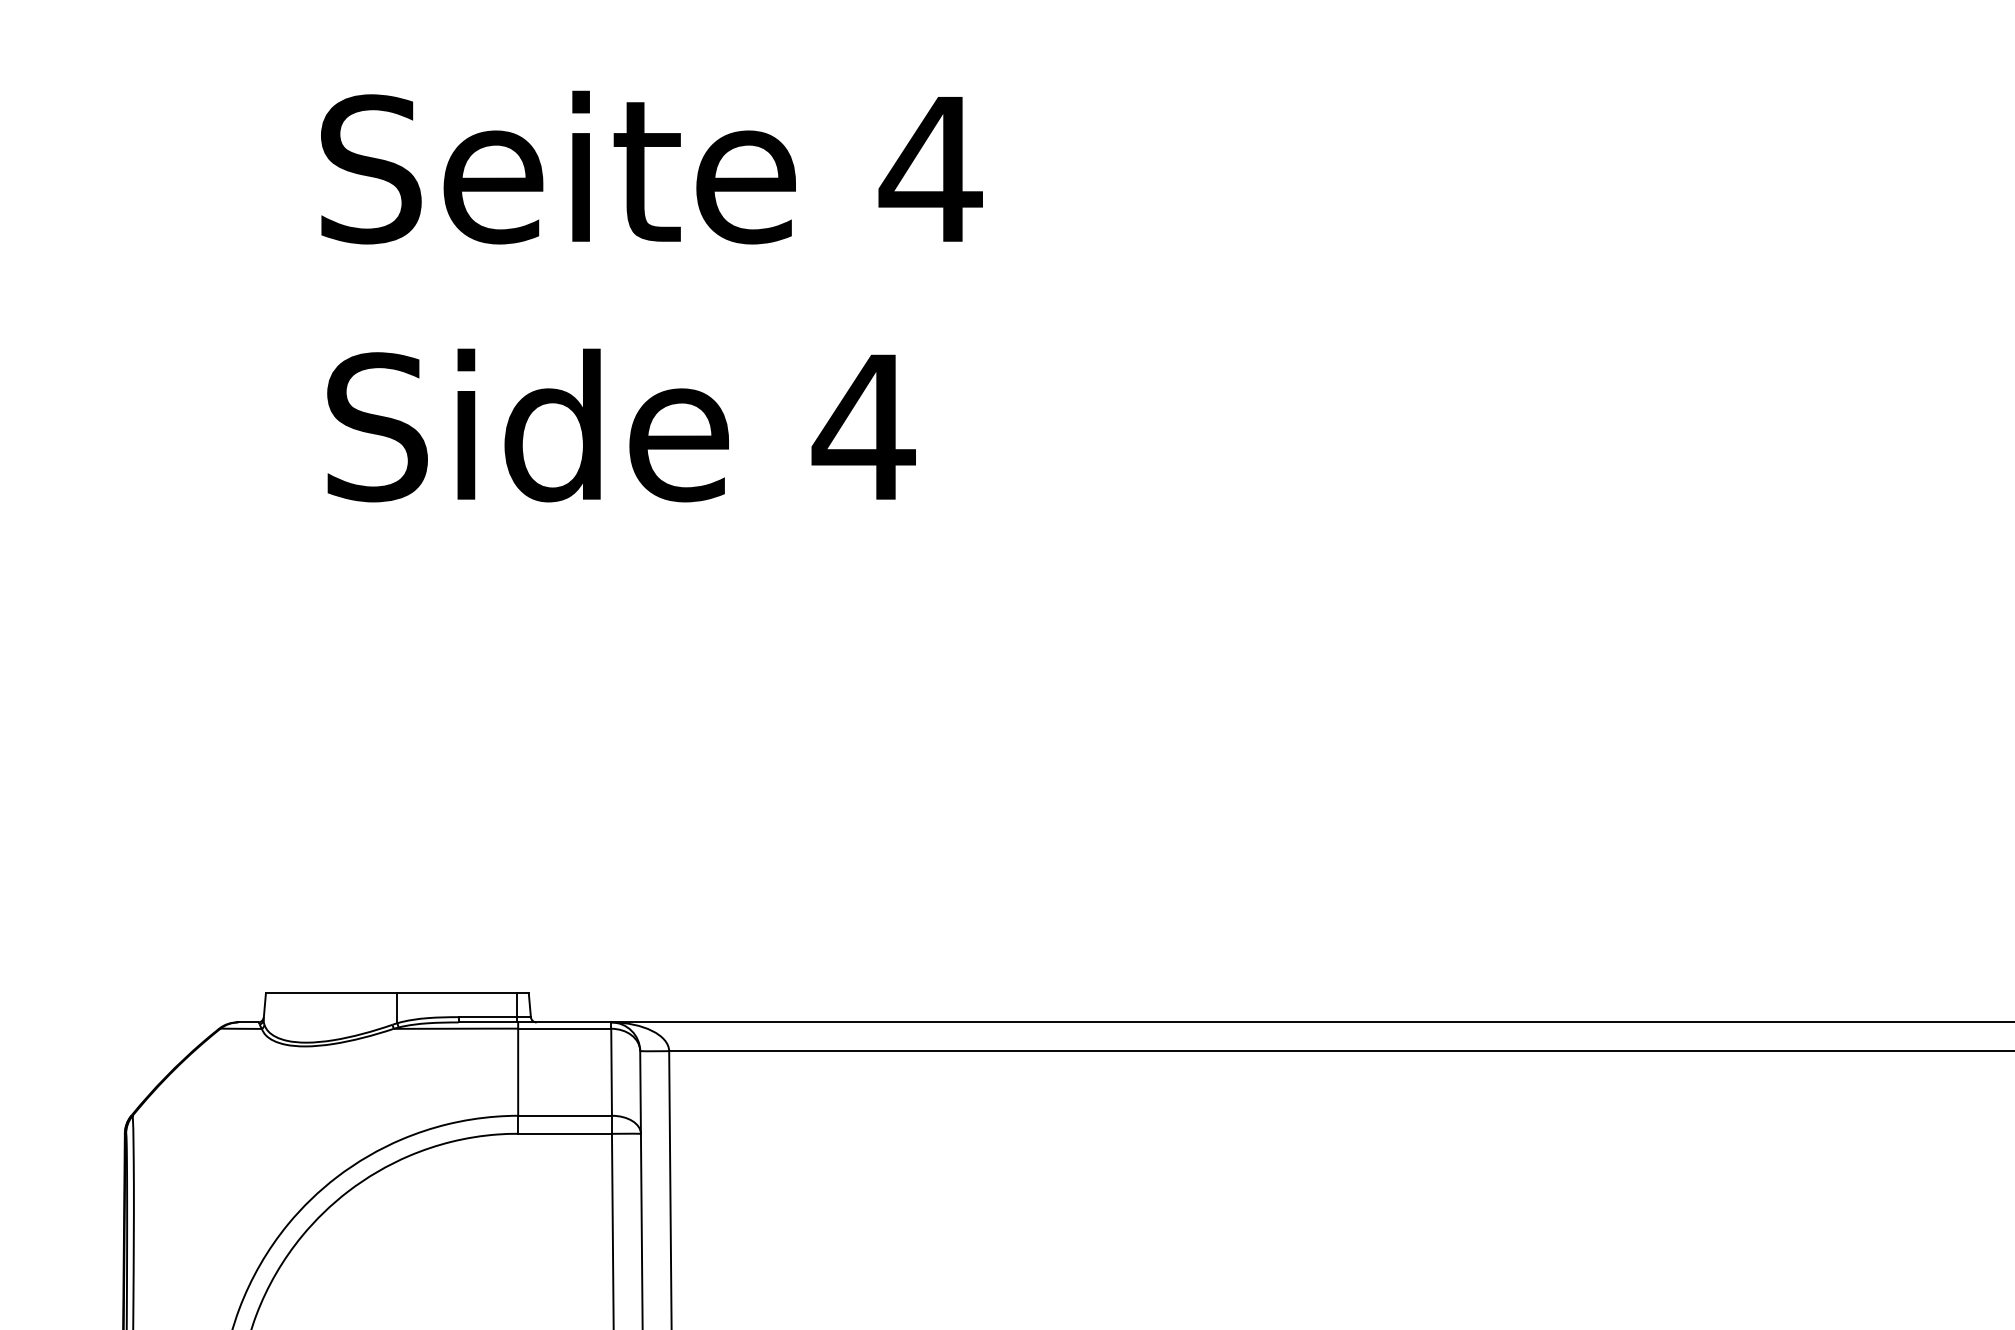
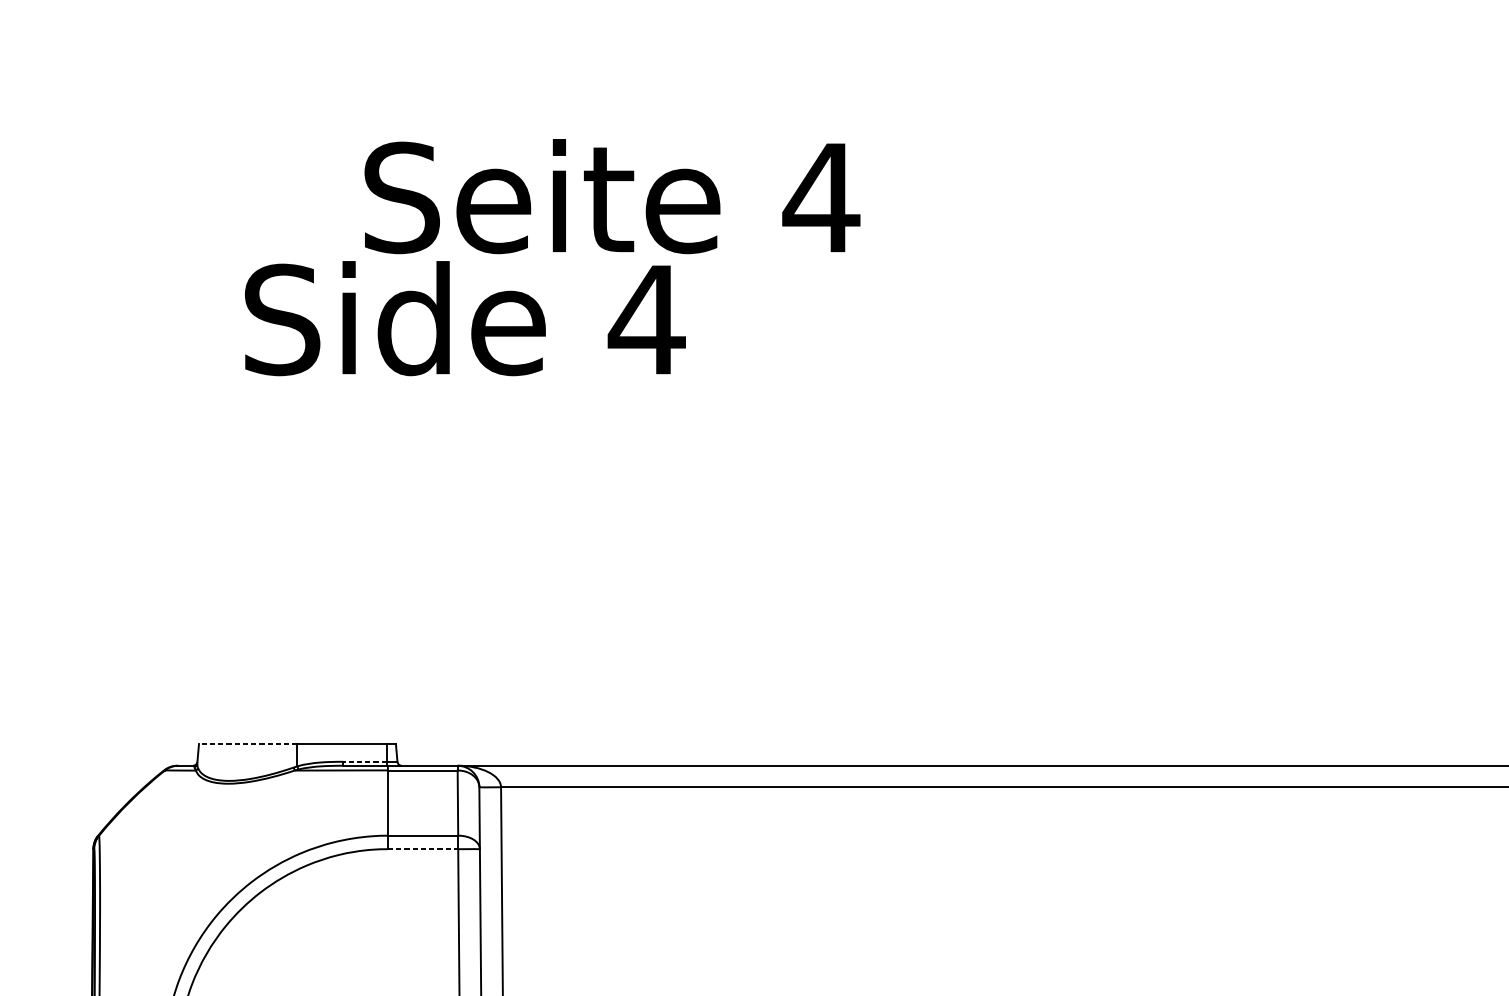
text: (651, 167) -> (612, 196), moved
line: (331, 993) -> (248, 744), solid -> dashed
line: (487, 1017) -> (364, 762), solid -> dashed
line: (565, 1133) -> (423, 848), solid -> dashed

